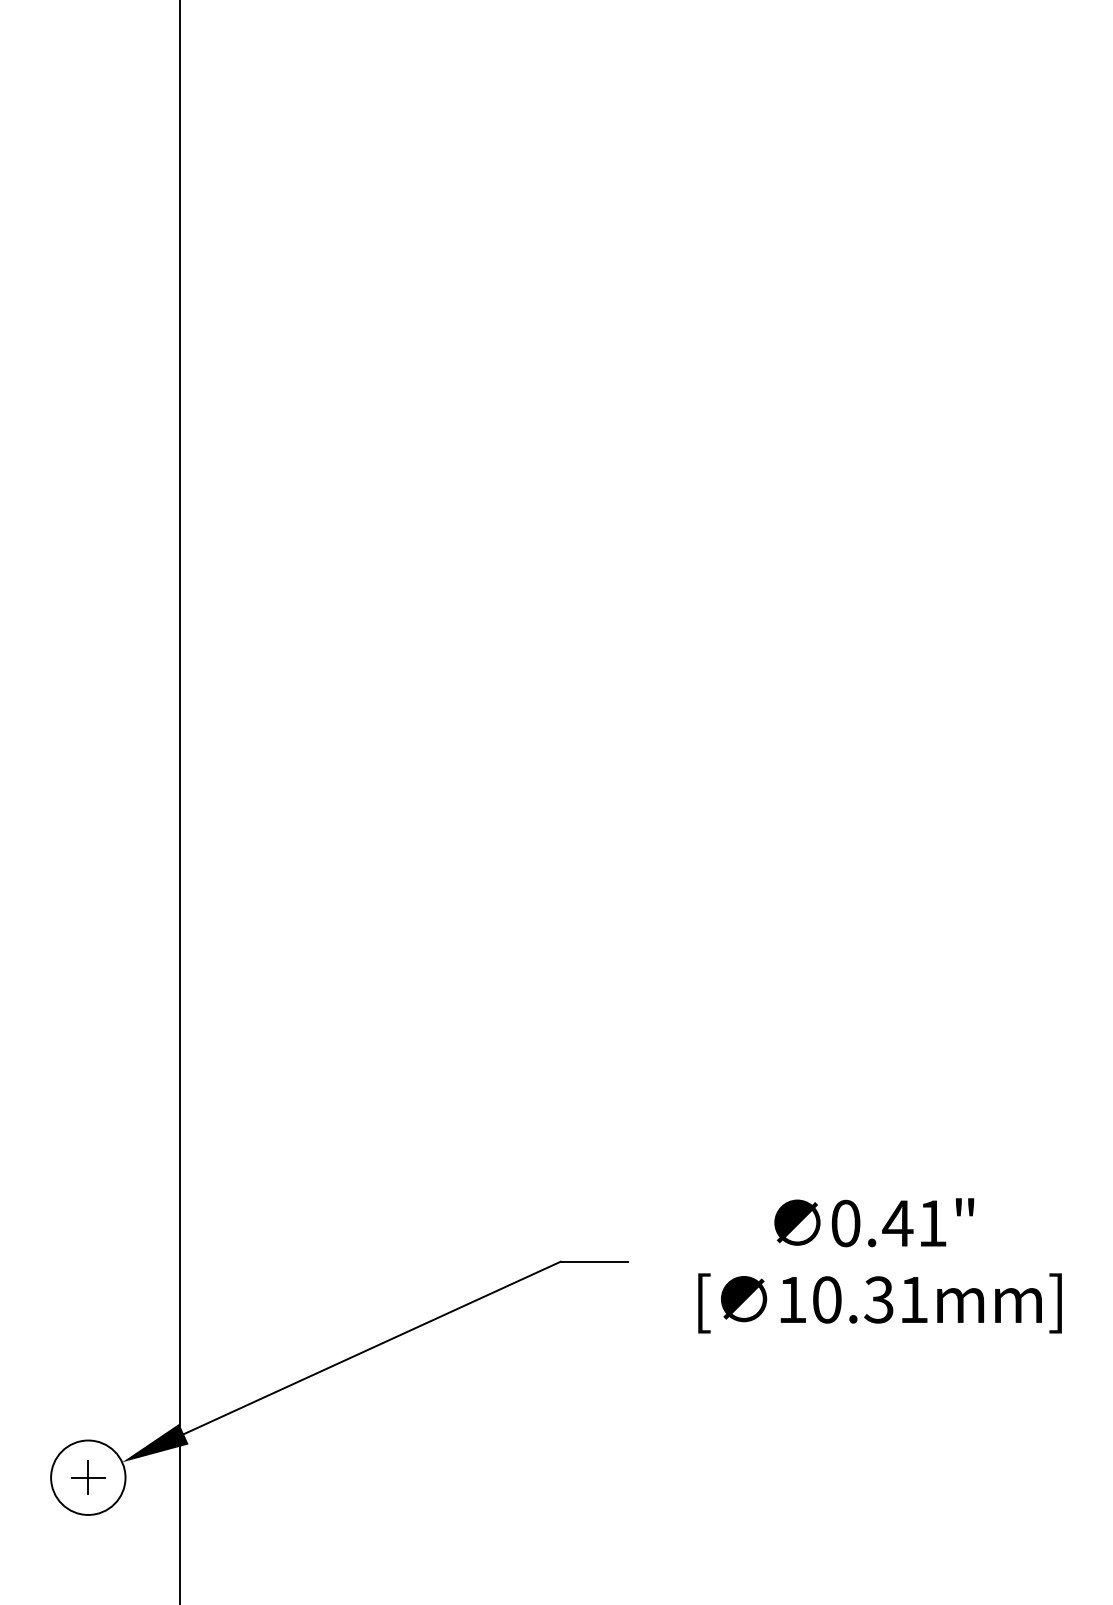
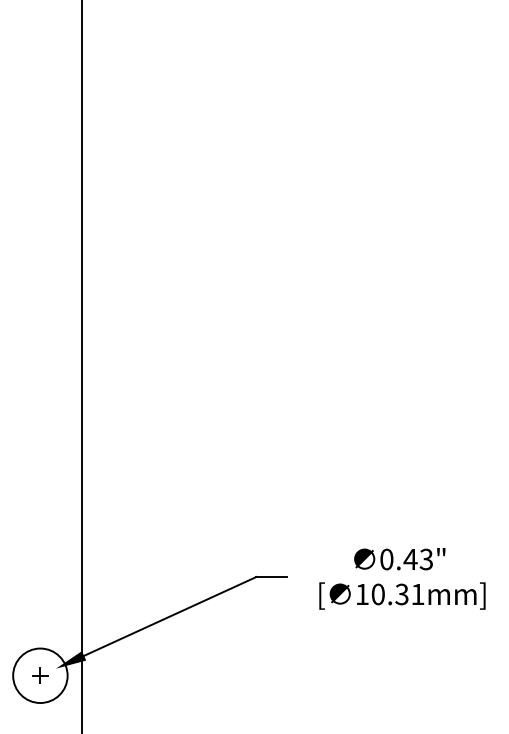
text: (930, 1223) -> (425, 559), 0.41" -> 0.43"
circle: (88, 1477) -> (40, 675), size x1.6

